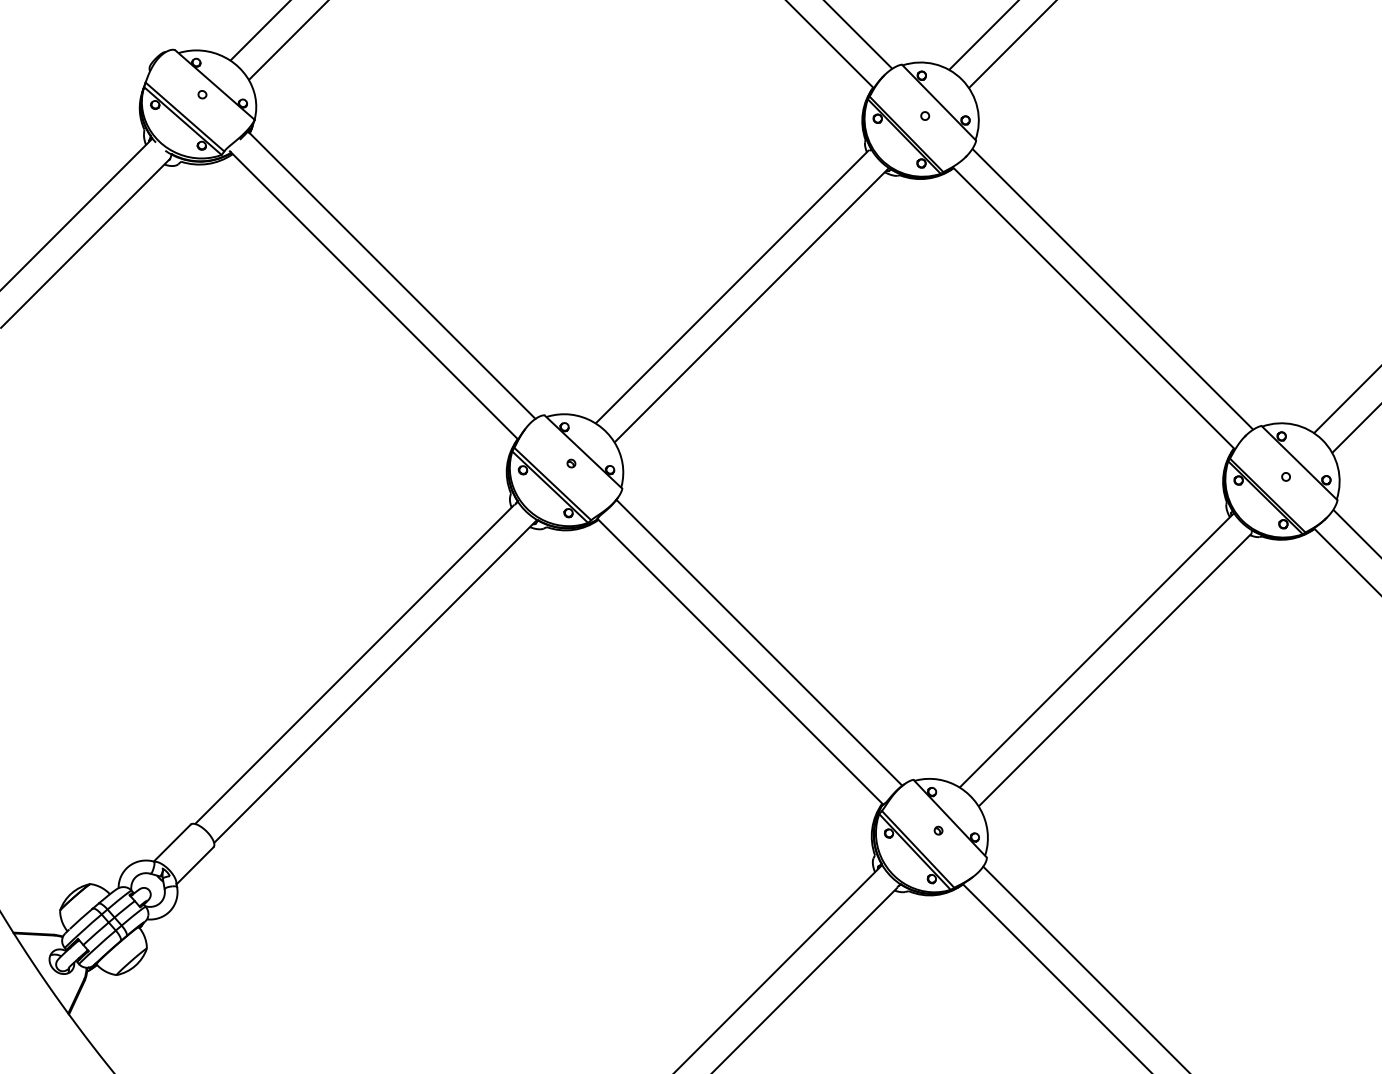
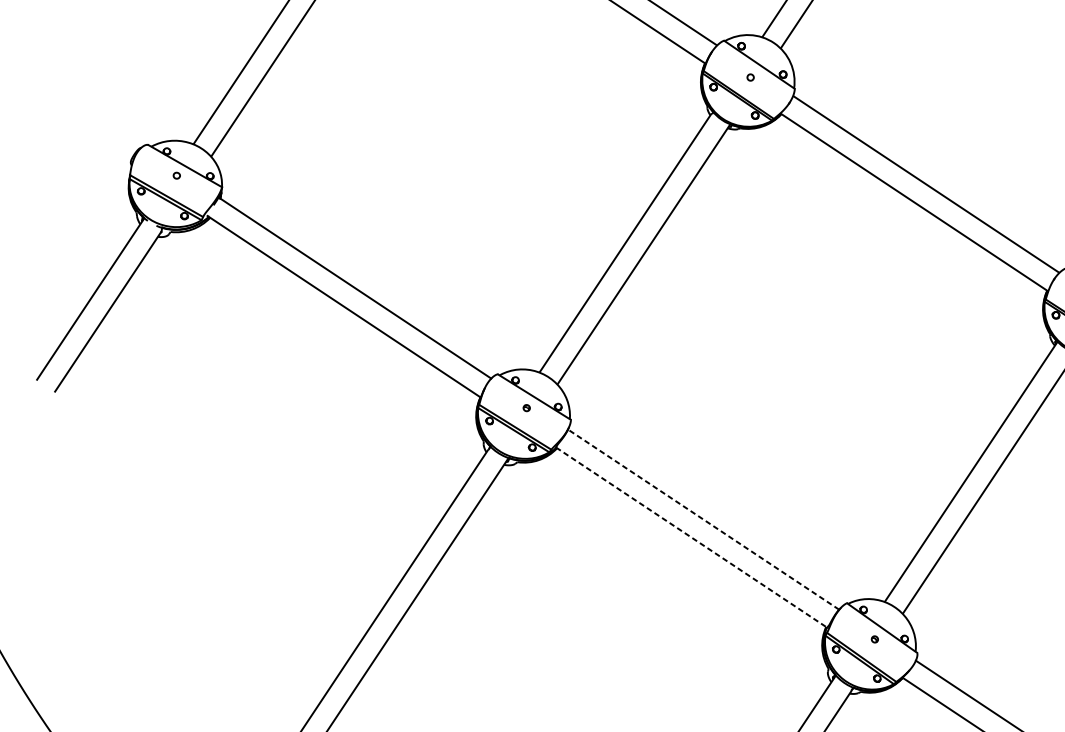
line: (759, 642) -> (703, 519), solid -> dashed
line: (740, 662) -> (691, 538), solid -> dashed

